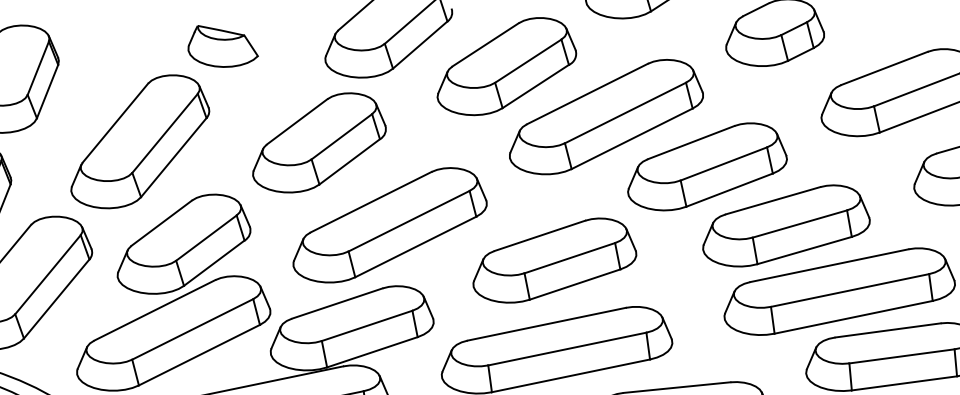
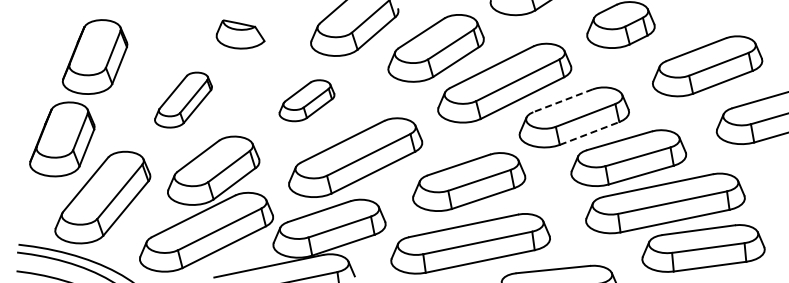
part: (140, 140) -> (183, 99), size x0.6
part: (318, 142) -> (306, 100), size x0.6
line: (691, 142) -> (563, 100), solid -> dashed
line: (729, 190) -> (589, 133), solid -> dashed

